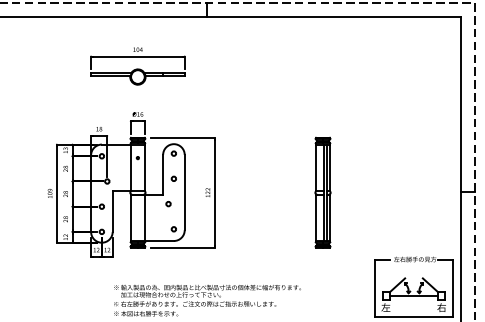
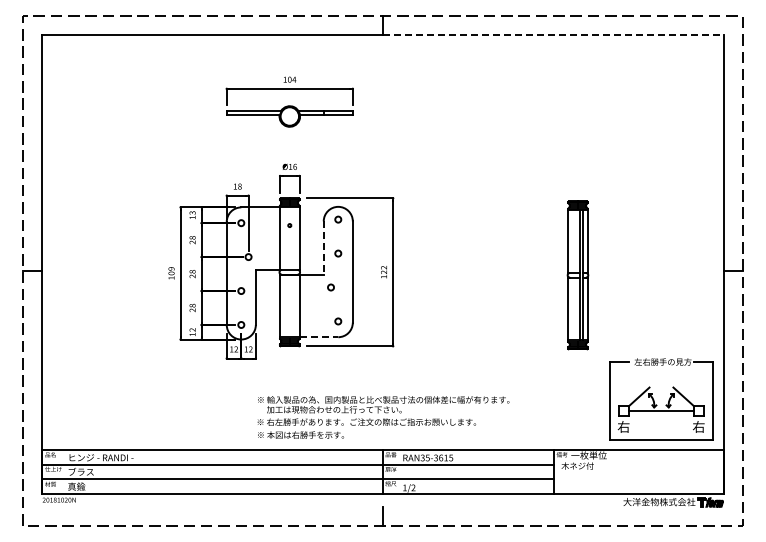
line: (333, 16) -> (553, 34), solid -> dashed
line: (162, 175) -> (323, 248), solid -> dashed
part: (322, 192) -> (577, 275), moved
line: (159, 241) -> (319, 337), solid -> dashed
text: (385, 307) -> (623, 426), 左 -> 右

